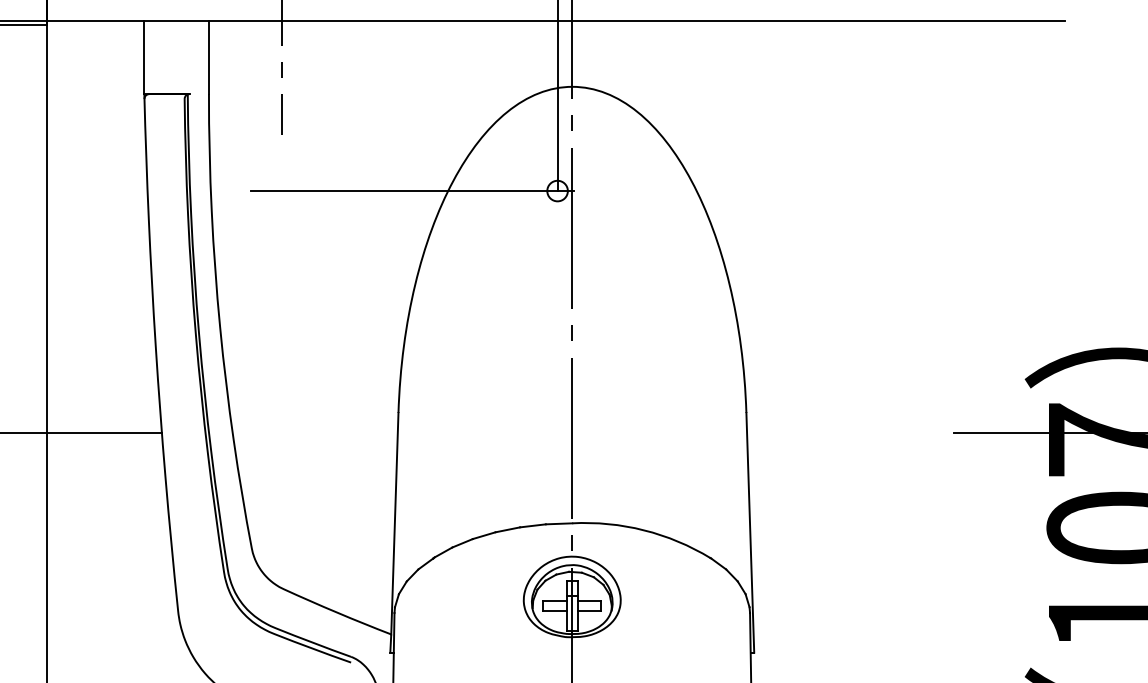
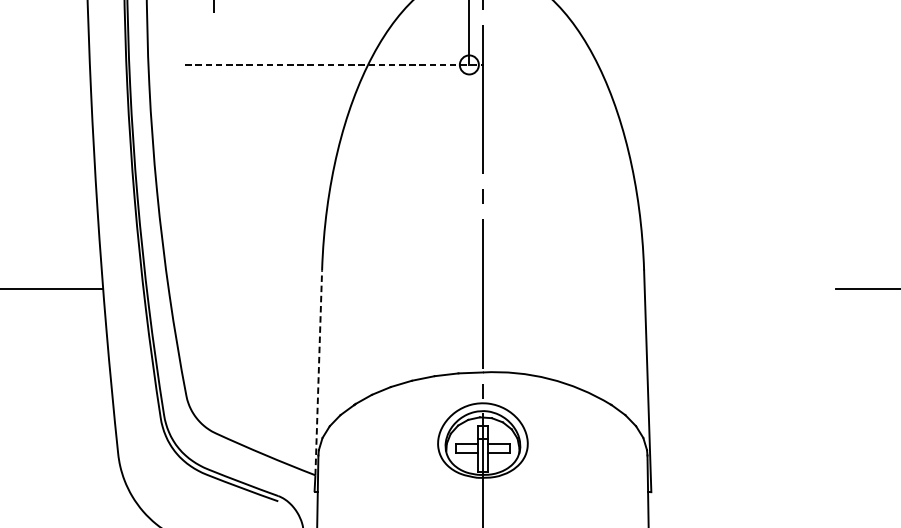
line: (412, 191) -> (335, 65), solid -> dashed
line: (394, 523) -> (318, 372), solid -> dashed

